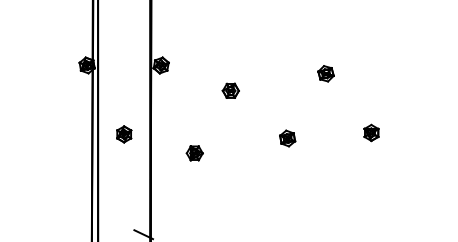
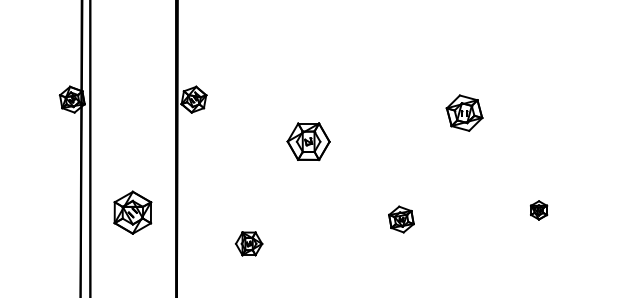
part: (325, 73) -> (463, 112), size x1.4
part: (230, 90) -> (307, 140), size x1.6
part: (371, 132) -> (539, 209), size x0.7
part: (124, 134) -> (133, 212), size x1.6

